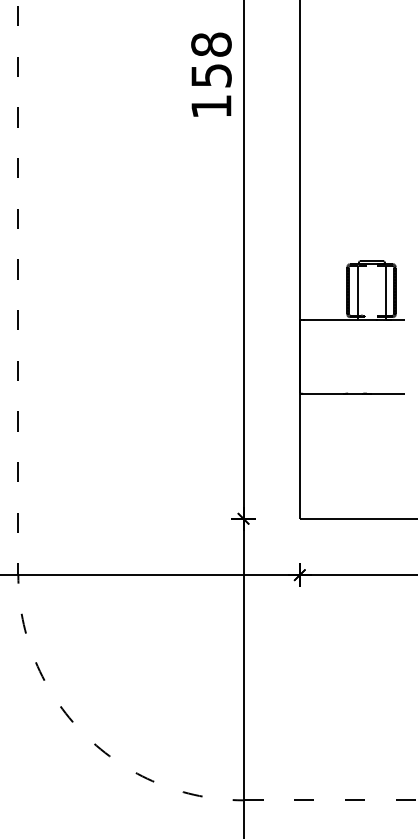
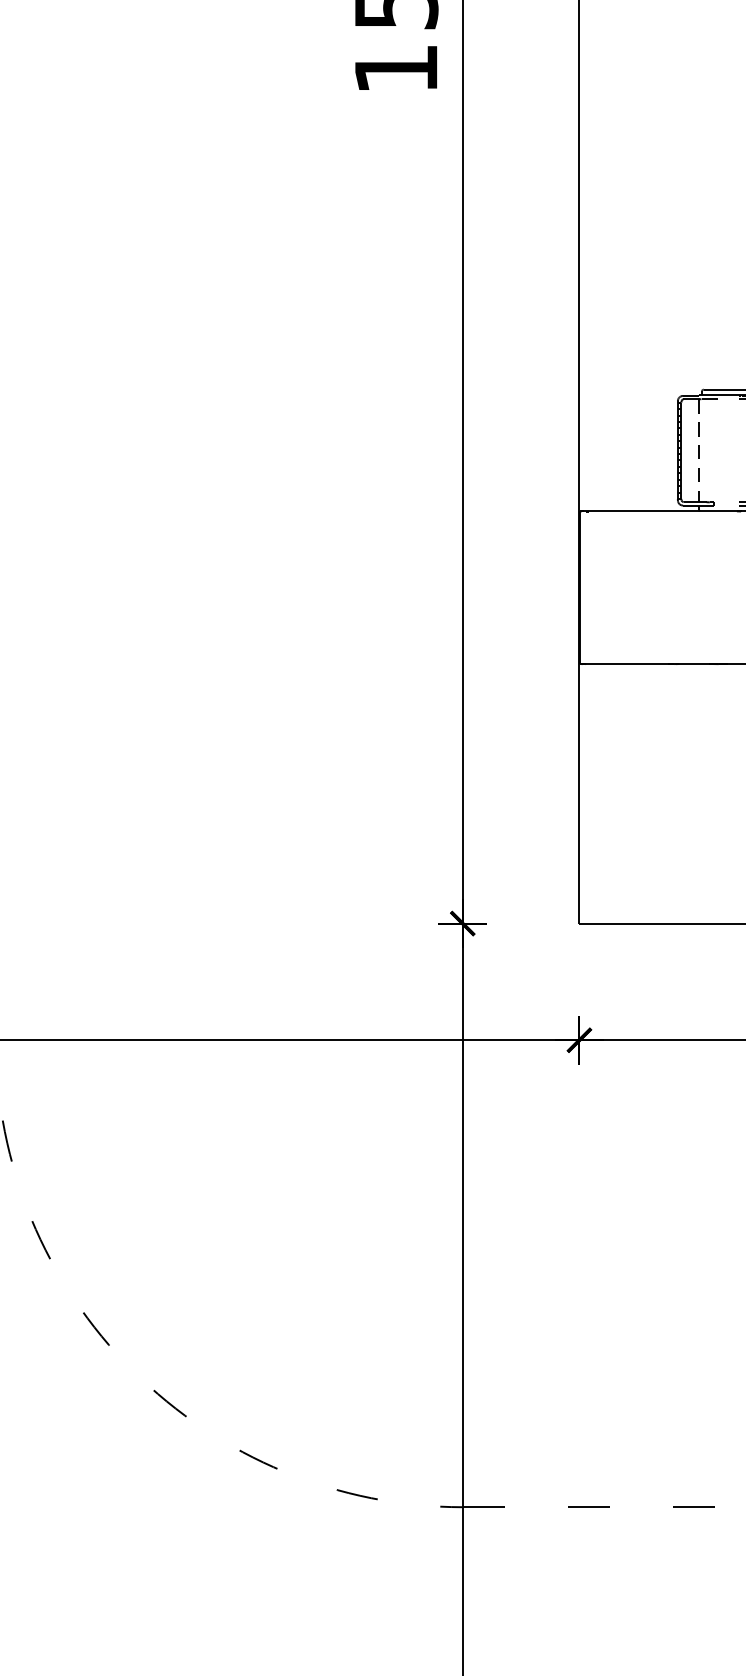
line: (357, 290) -> (698, 450), solid -> dashed

